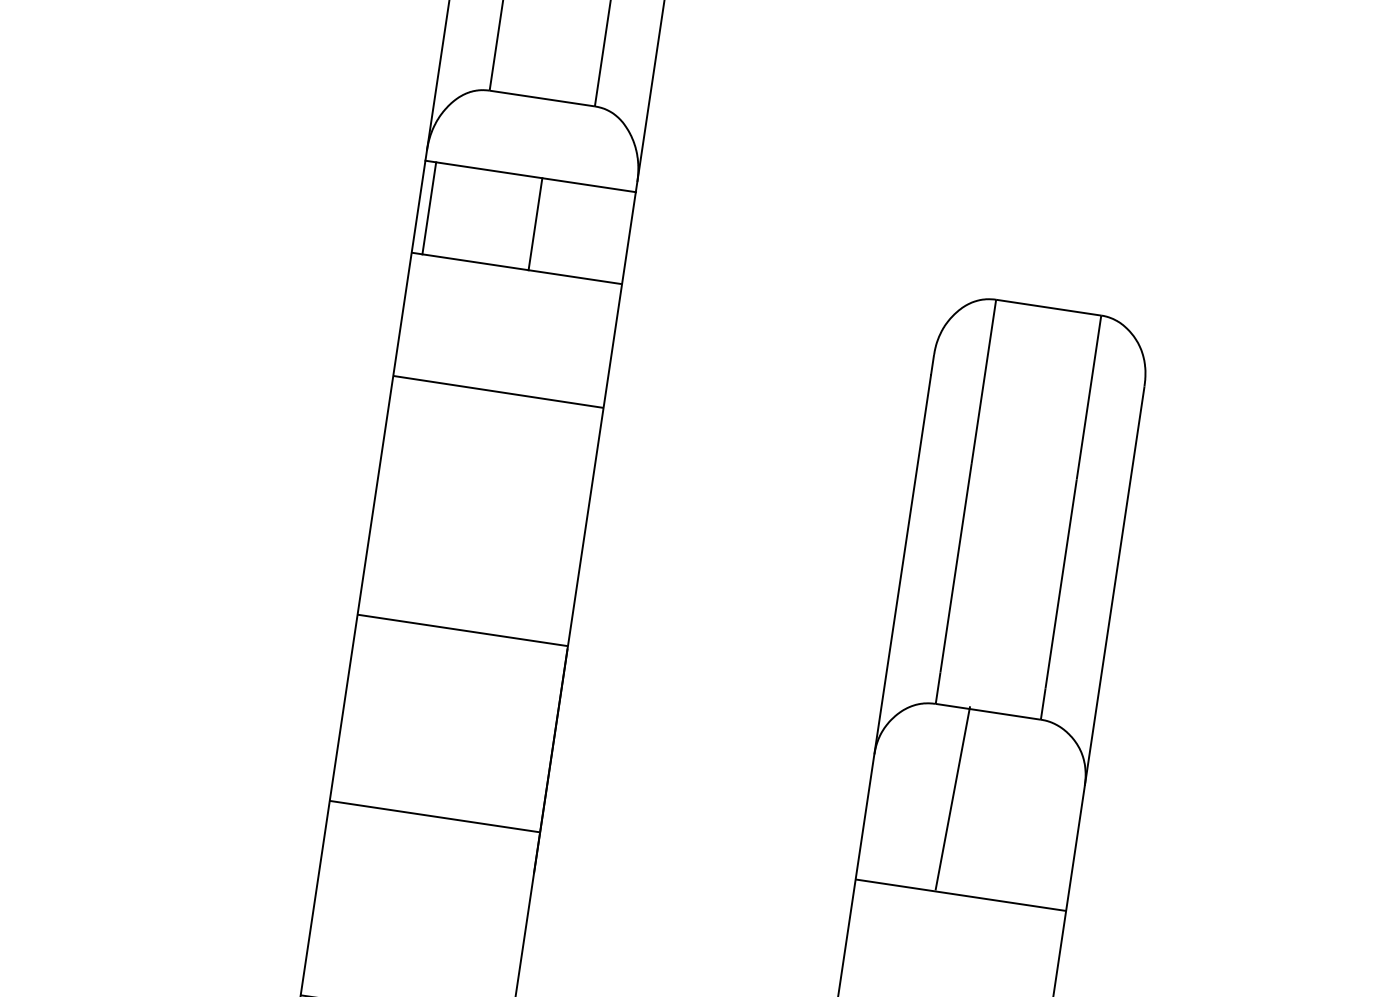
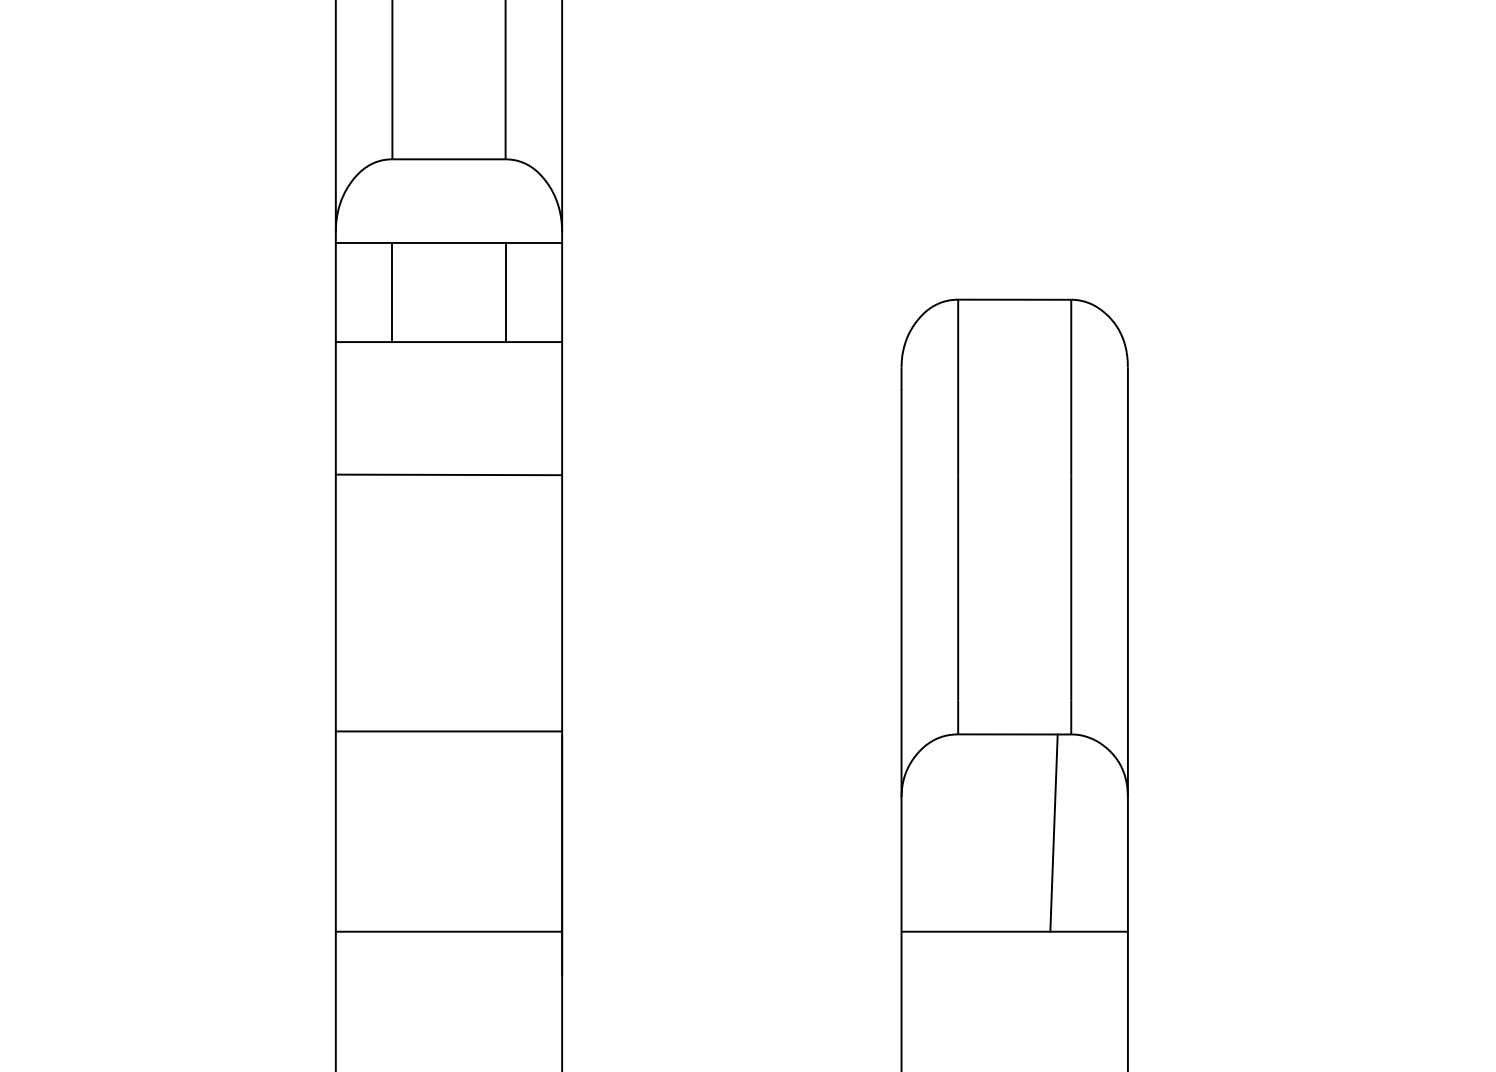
line: (429, 208) -> (392, 292), moved
line: (535, 224) -> (505, 292), moved
line: (952, 797) -> (1053, 832), moved

